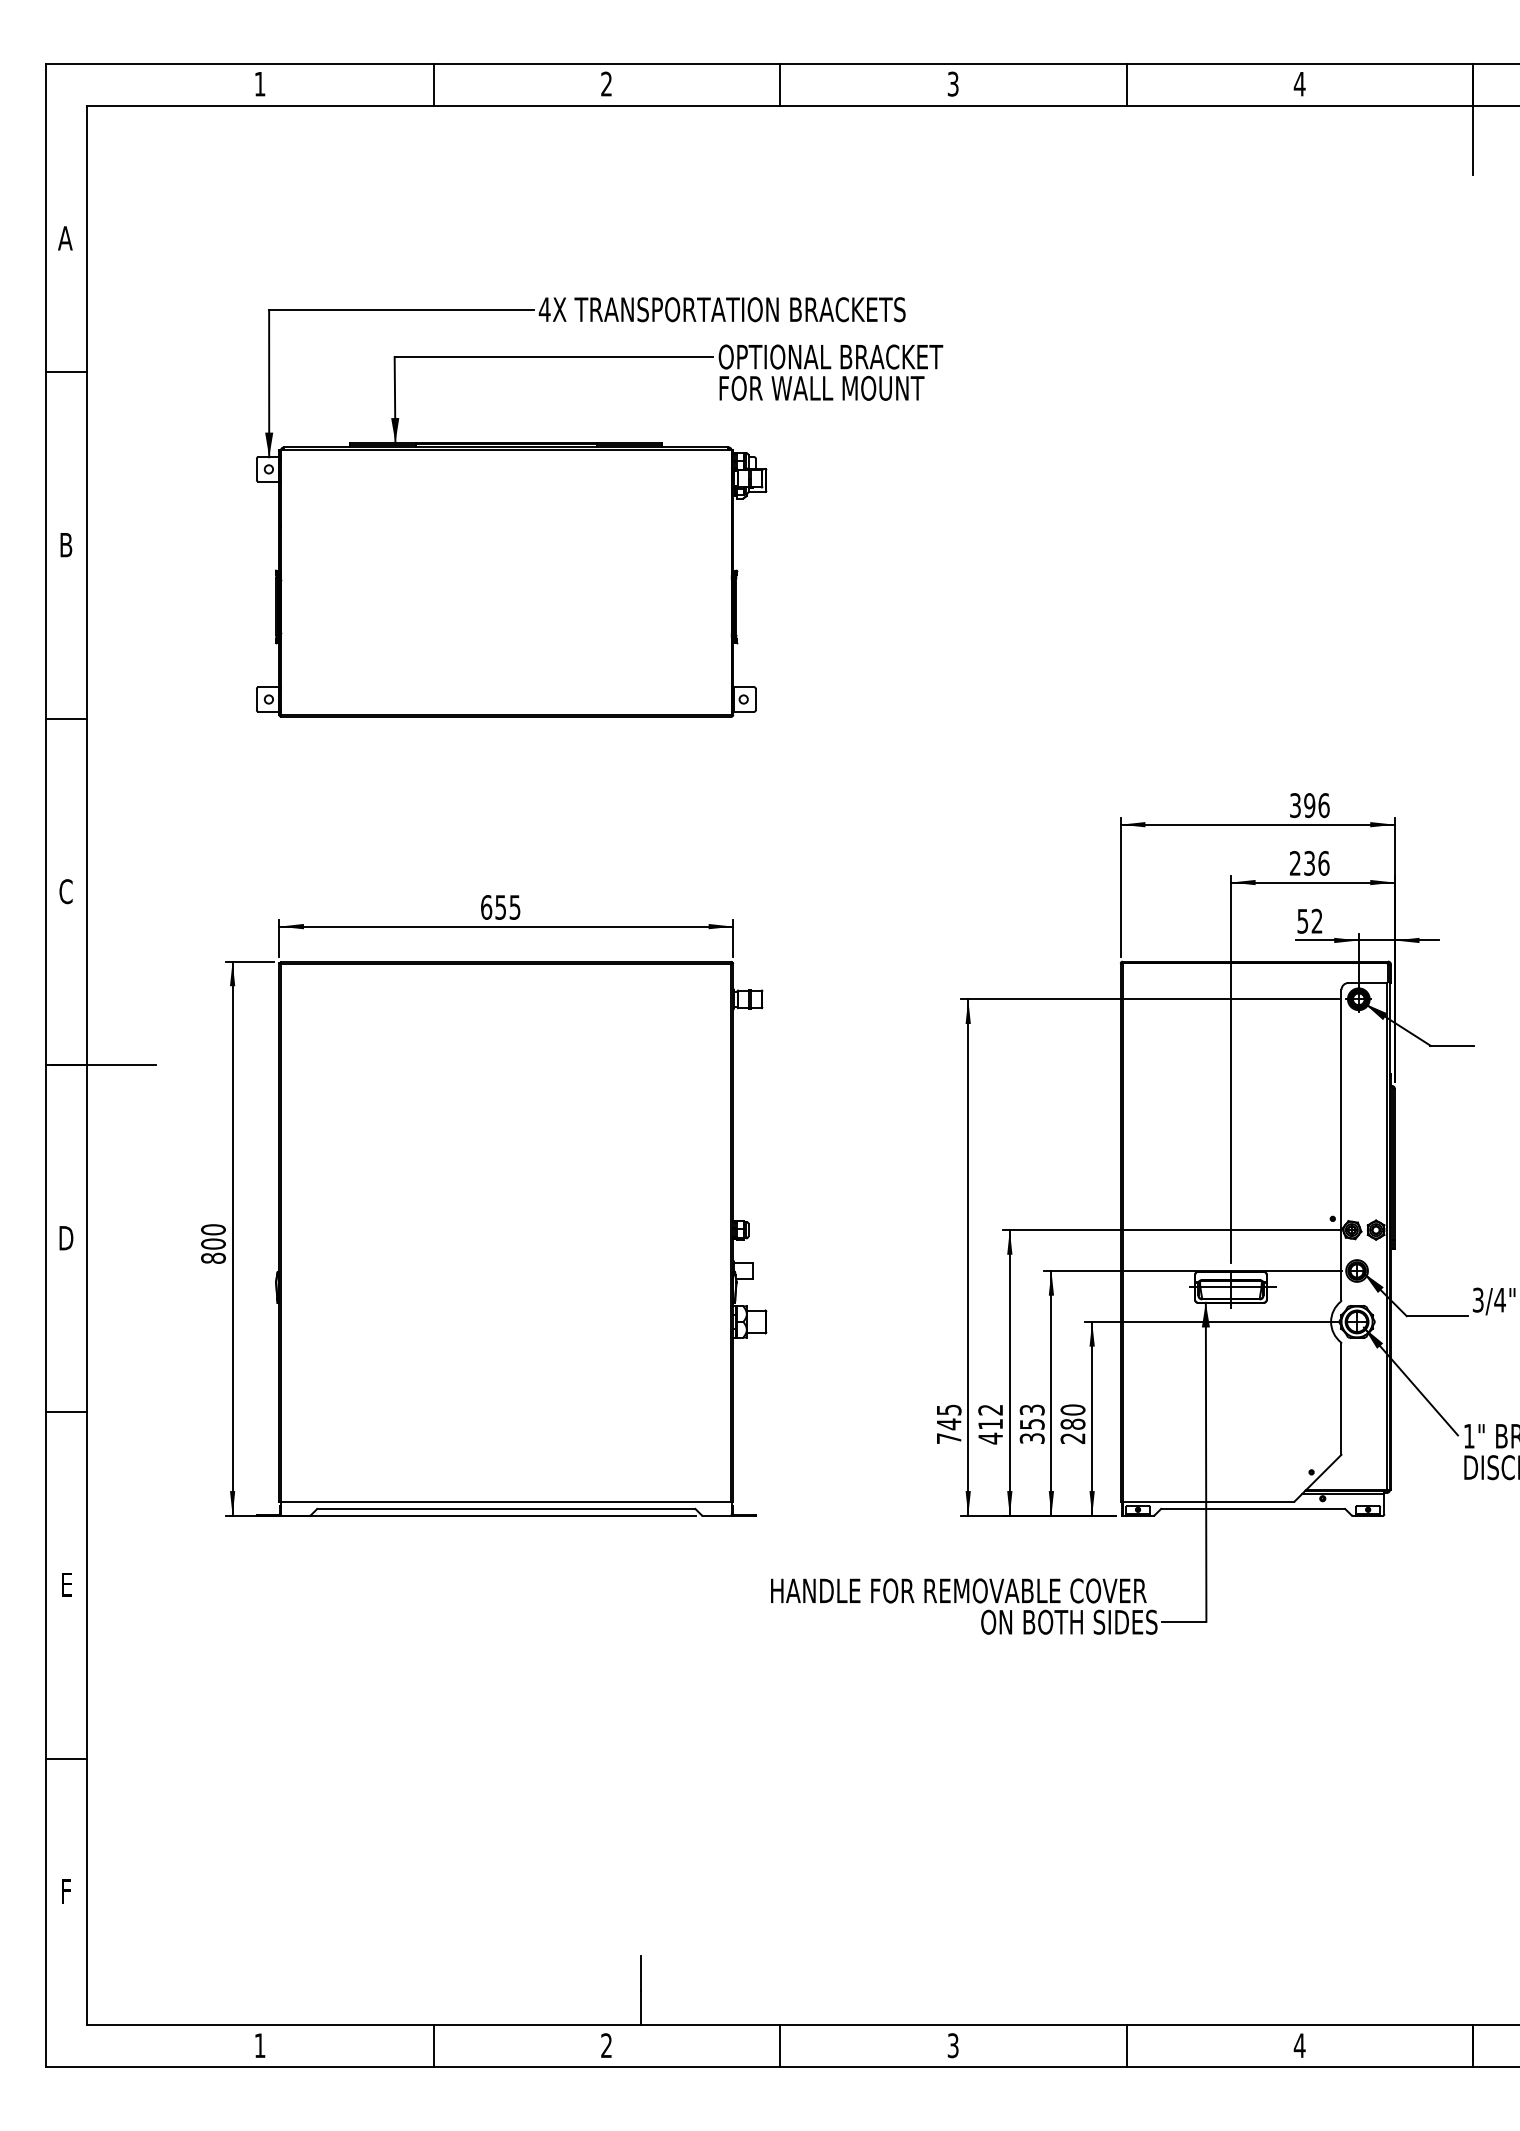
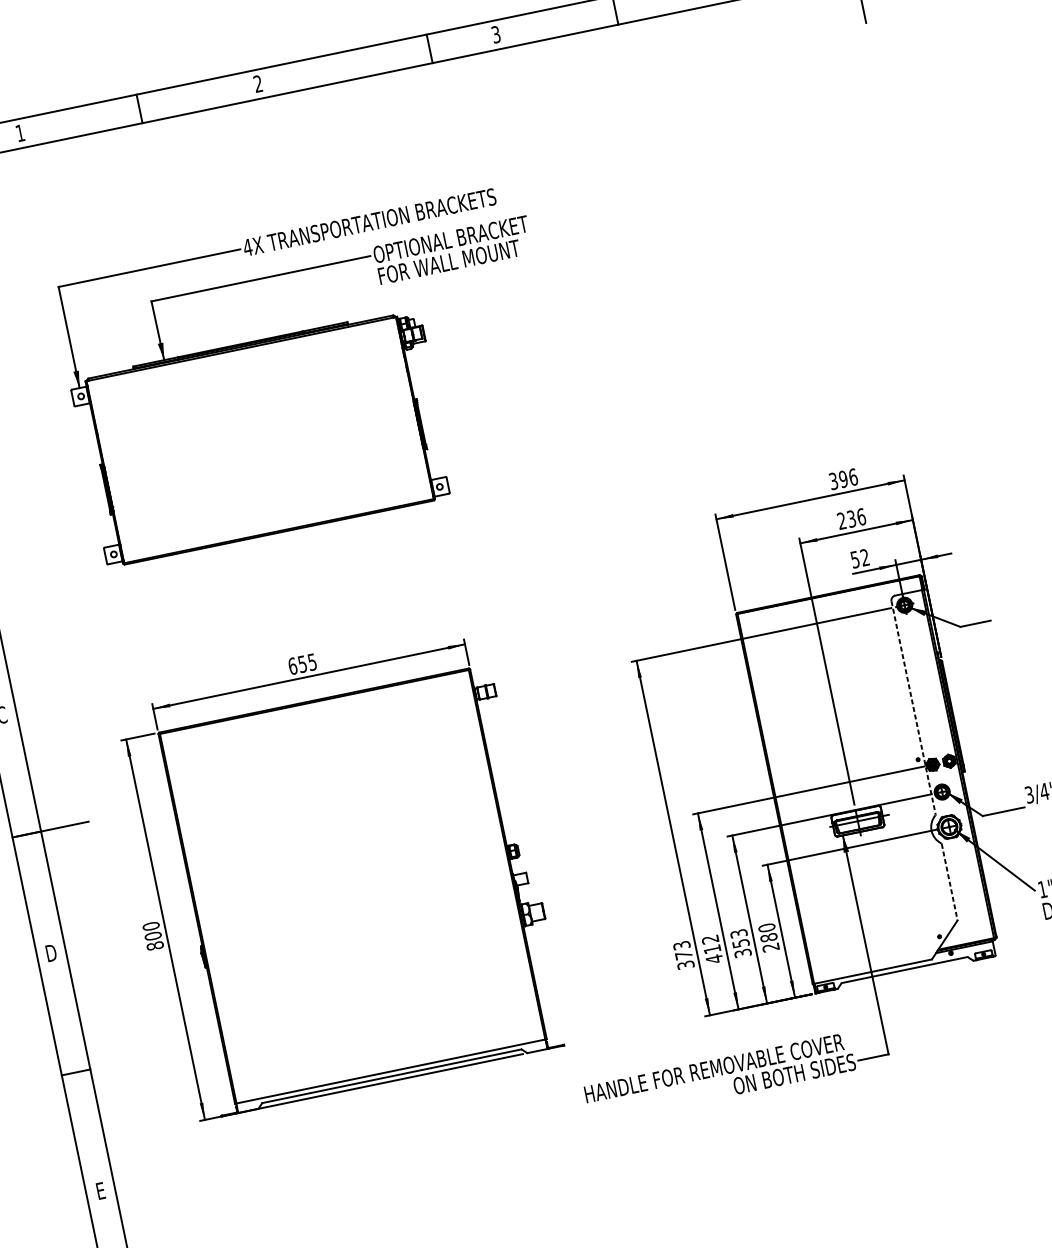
line: (780, 84) -> (429, 48), moved
line: (1341, 1145) -> (913, 708), solid -> dashed
line: (1341, 1399) -> (949, 882), solid -> dashed
text: (948, 1423) -> (683, 954), 745 -> 373

